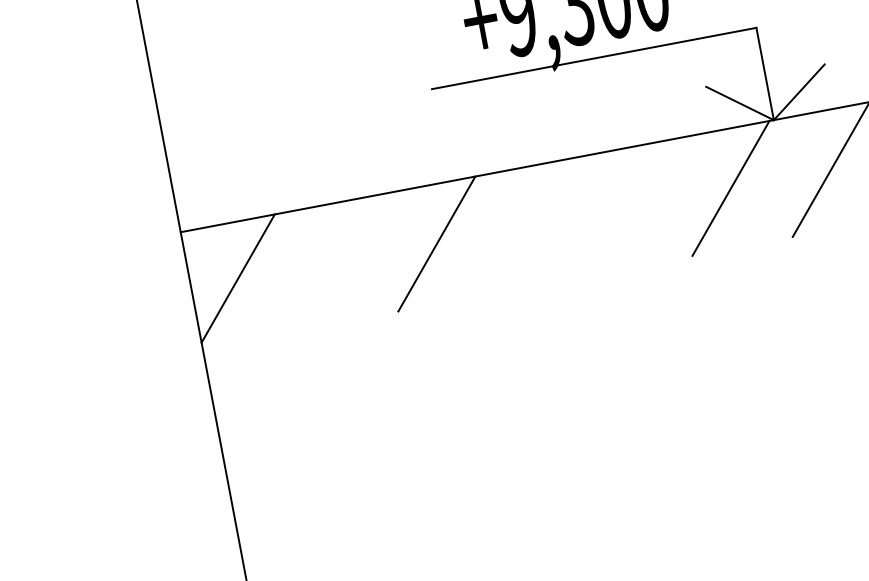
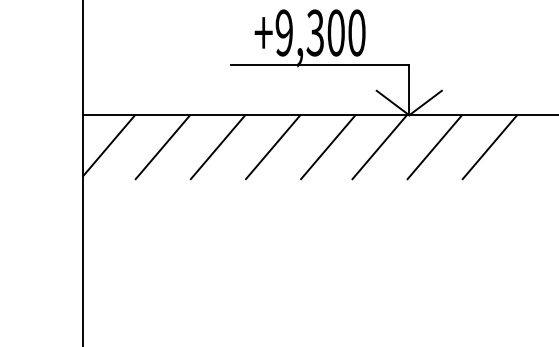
line: (637, 206) -> (328, 147), added
line: (536, 225) -> (272, 147), added
line: (335, 263) -> (162, 147), added

